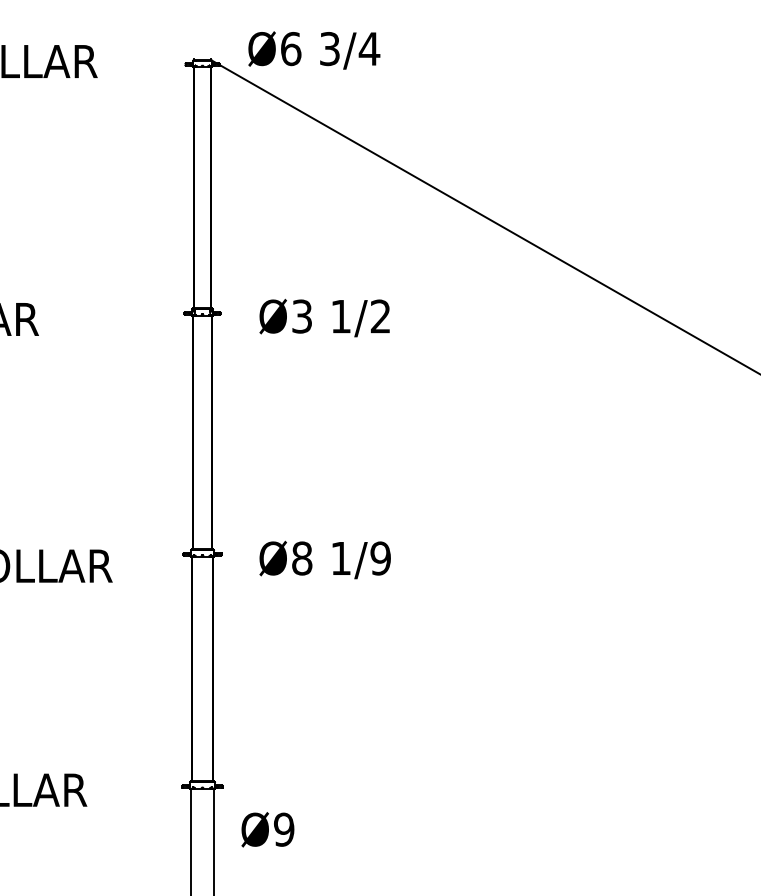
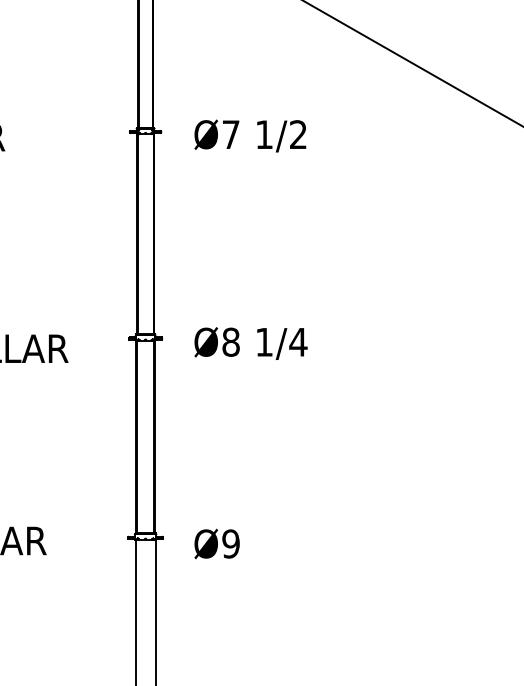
text: (301, 316) -> (230, 134), Ø3 -> Ø7
text: (380, 558) -> (298, 342), 1/9 -> 1/4
text: (267, 829) -> (216, 543), moved

